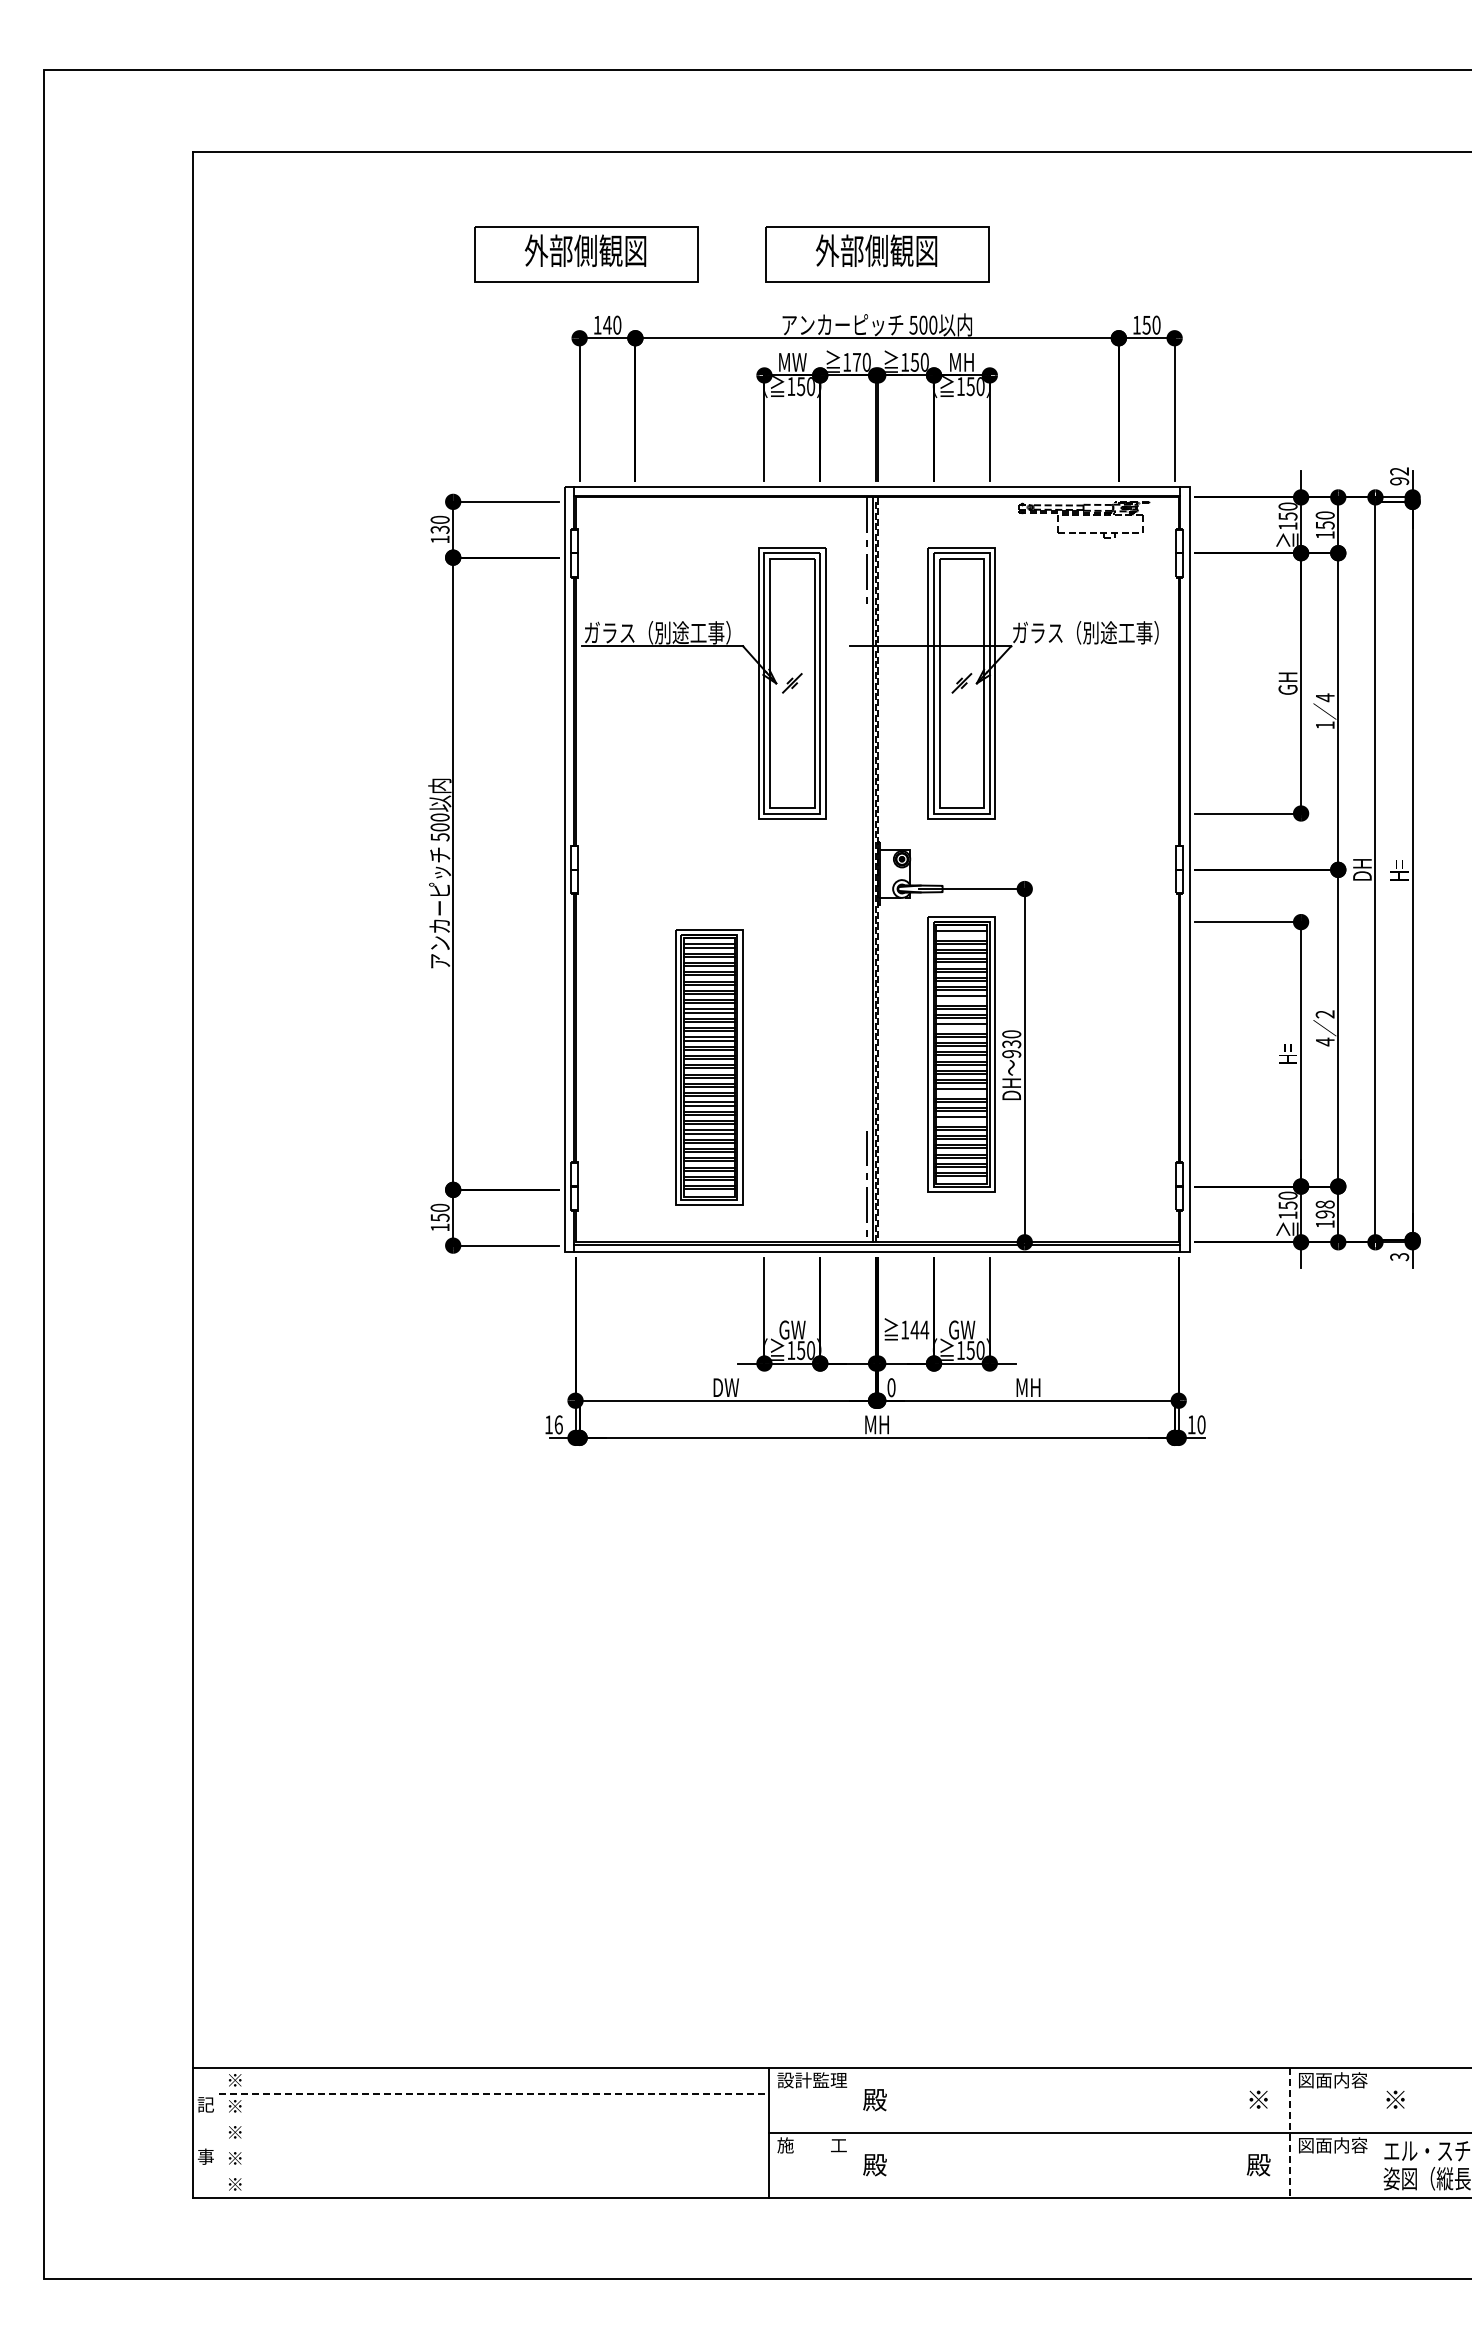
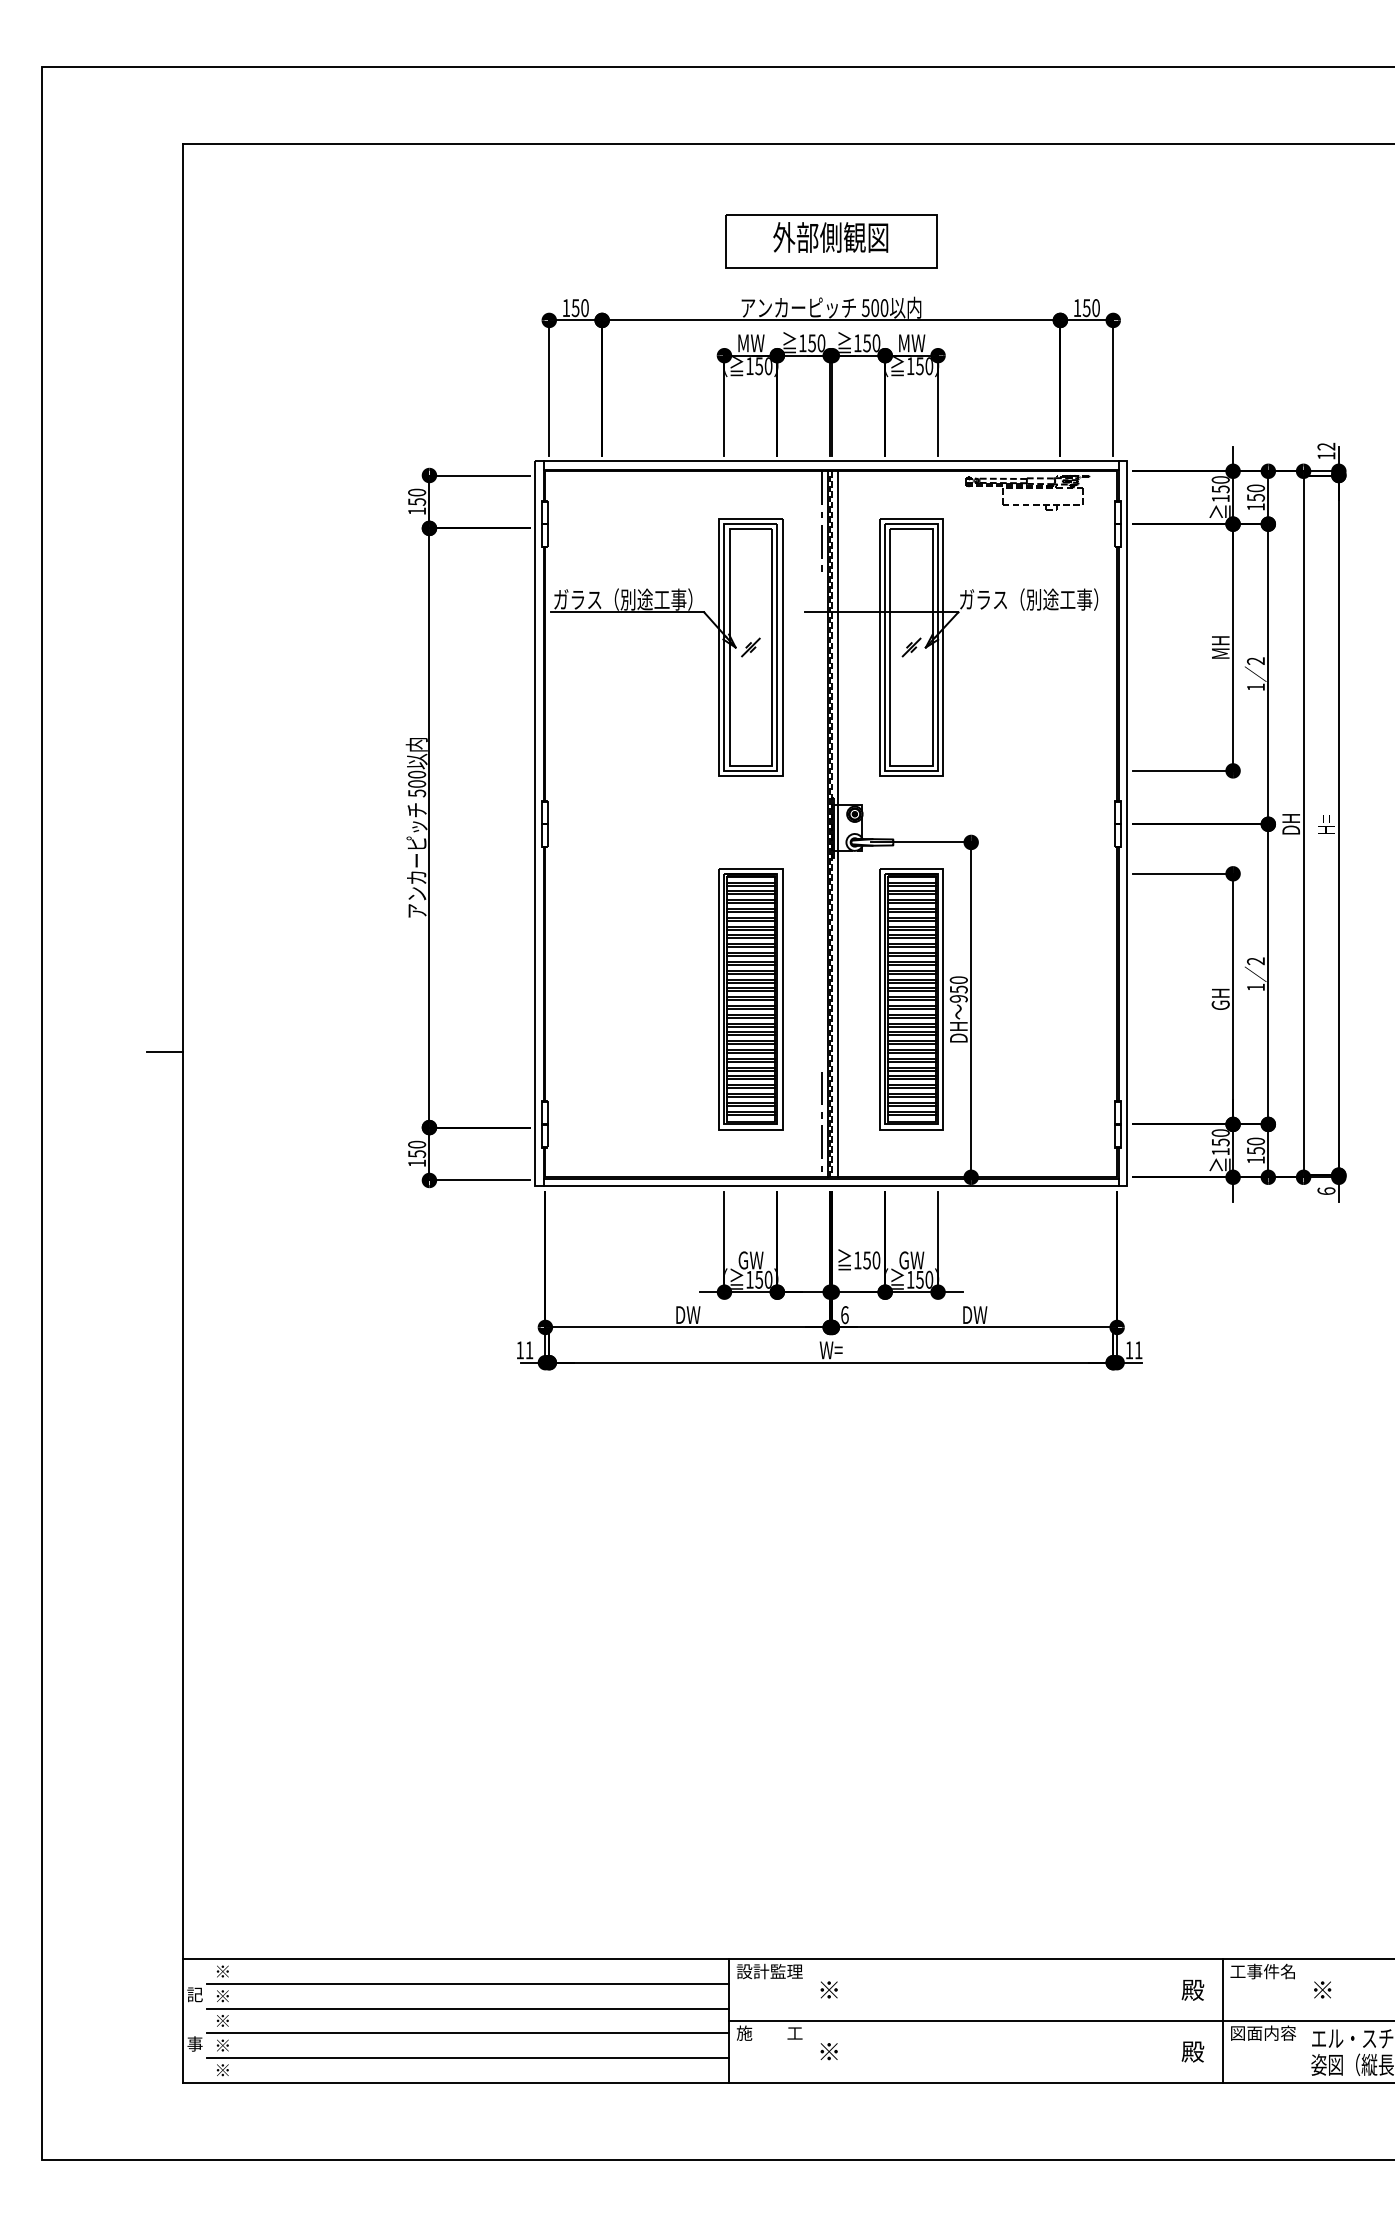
part: (586, 254) -> (555, 241), removed
text: (607, 325) -> (575, 308), 140 -> 150
text: (856, 362) -> (811, 343), 170 -> 150
text: (962, 362) -> (912, 343), MH -> MW
text: (1399, 481) -> (1326, 456), 92 -> 12
text: (439, 529) -> (416, 501), 130 -> 150
text: (1287, 683) -> (1220, 647), GH -> MH
text: (1324, 697) -> (1255, 660), 4 -> 2
line: (884, 869) -> (838, 823), added
line: (961, 934) -> (911, 885), added
line: (961, 999) -> (911, 947), added
line: (961, 1027) -> (911, 973), added
text: (1325, 1041) -> (1256, 986), 4 -> 1
text: (1011, 1043) -> (958, 988), 930 -> 950
text: (1287, 1054) -> (1220, 999), H= -> GH
part: (709, 1067) -> (751, 999), moved
line: (961, 1092) -> (911, 1035), added
line: (173, 1109) -> (164, 1051), added
line: (961, 1120) -> (911, 1061), added
text: (1324, 1209) -> (1255, 1146), 198 -> 150
text: (1399, 1256) -> (1326, 1190), 3 -> 6
text: (919, 1329) -> (871, 1259), 144 -> 150
text: (891, 1387) -> (844, 1314), 0 -> 6
text: (1028, 1387) -> (974, 1314), MH -> DW
text: (558, 1424) -> (529, 1349), 16 -> 11
text: (877, 1424) -> (831, 1349), MH -> W=
text: (1201, 1424) -> (1138, 1349), 10 -> 11
text: (1332, 2080) -> (1262, 1971), 図面内容 -> 工事件名
line: (494, 2093) -> (468, 1984), dashed -> solid
text: (874, 2100) -> (828, 1990), 殿 -> ※
text: (1258, 2100) -> (1192, 1990), ※ -> 殿
line: (493, 2119) -> (467, 2008), added
line: (1289, 2133) -> (1222, 2021), dashed -> solid
line: (493, 2145) -> (467, 2033), added
text: (874, 2165) -> (828, 2052), 殿 -> ※
line: (493, 2171) -> (467, 2057), added

